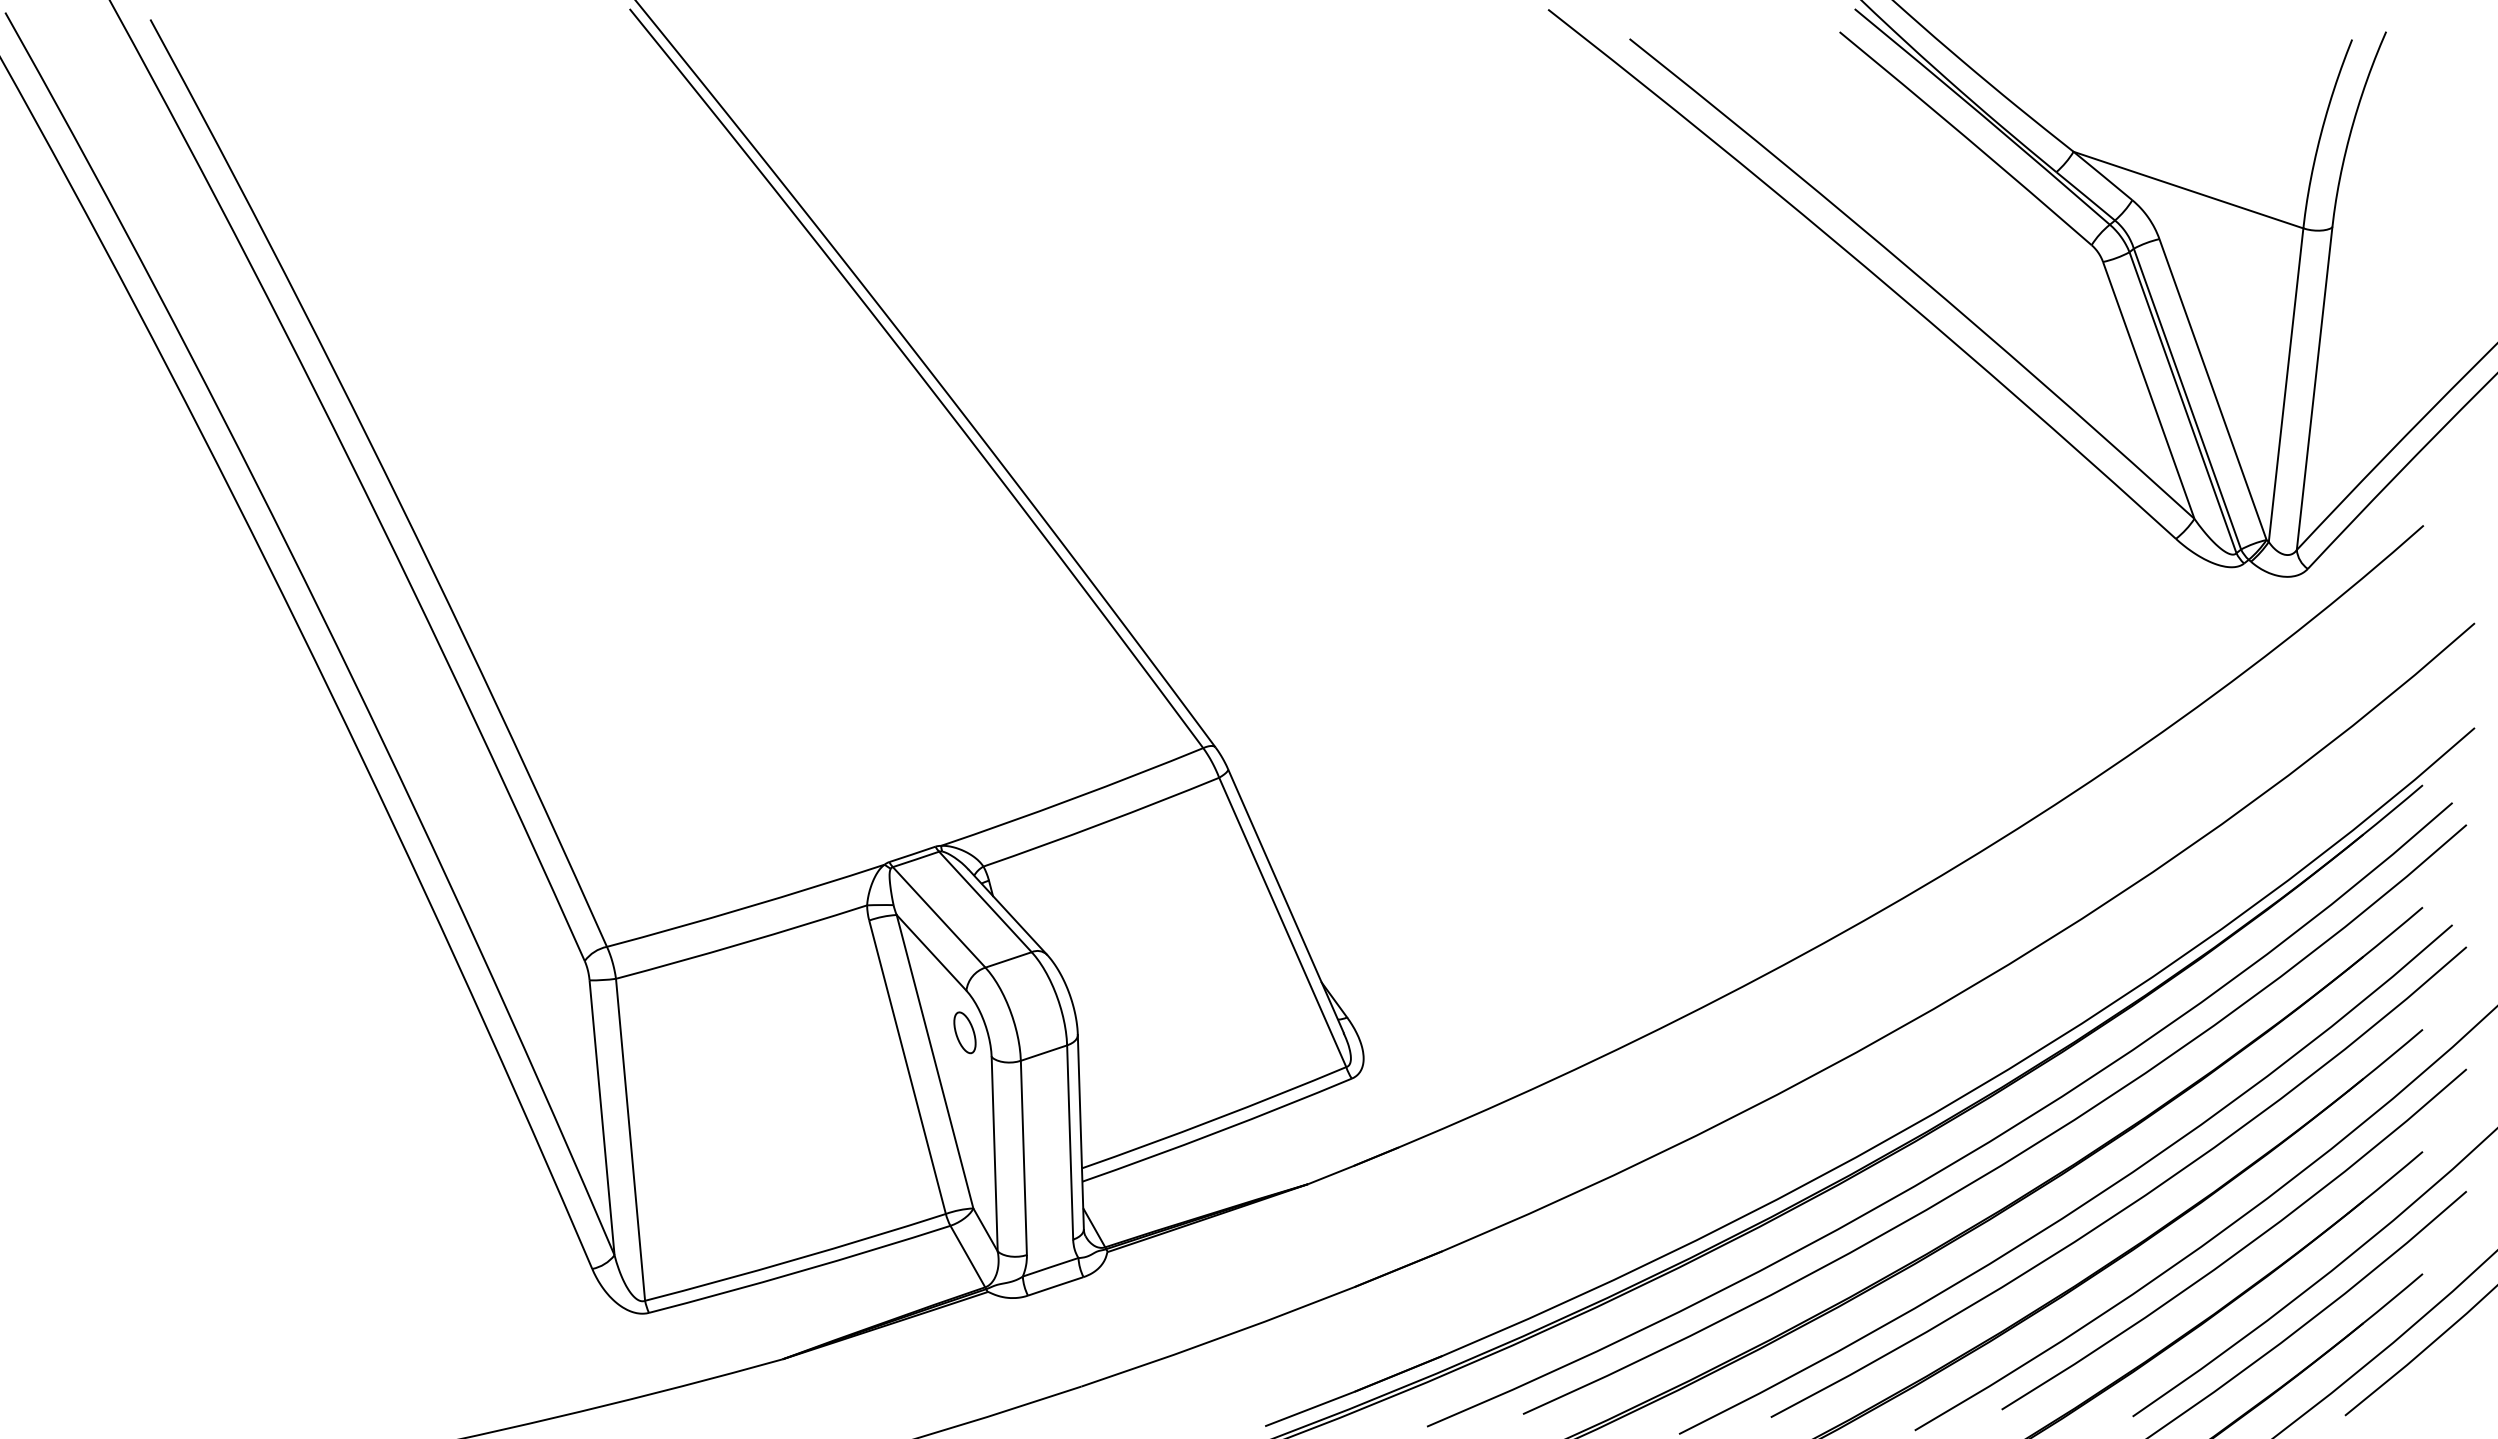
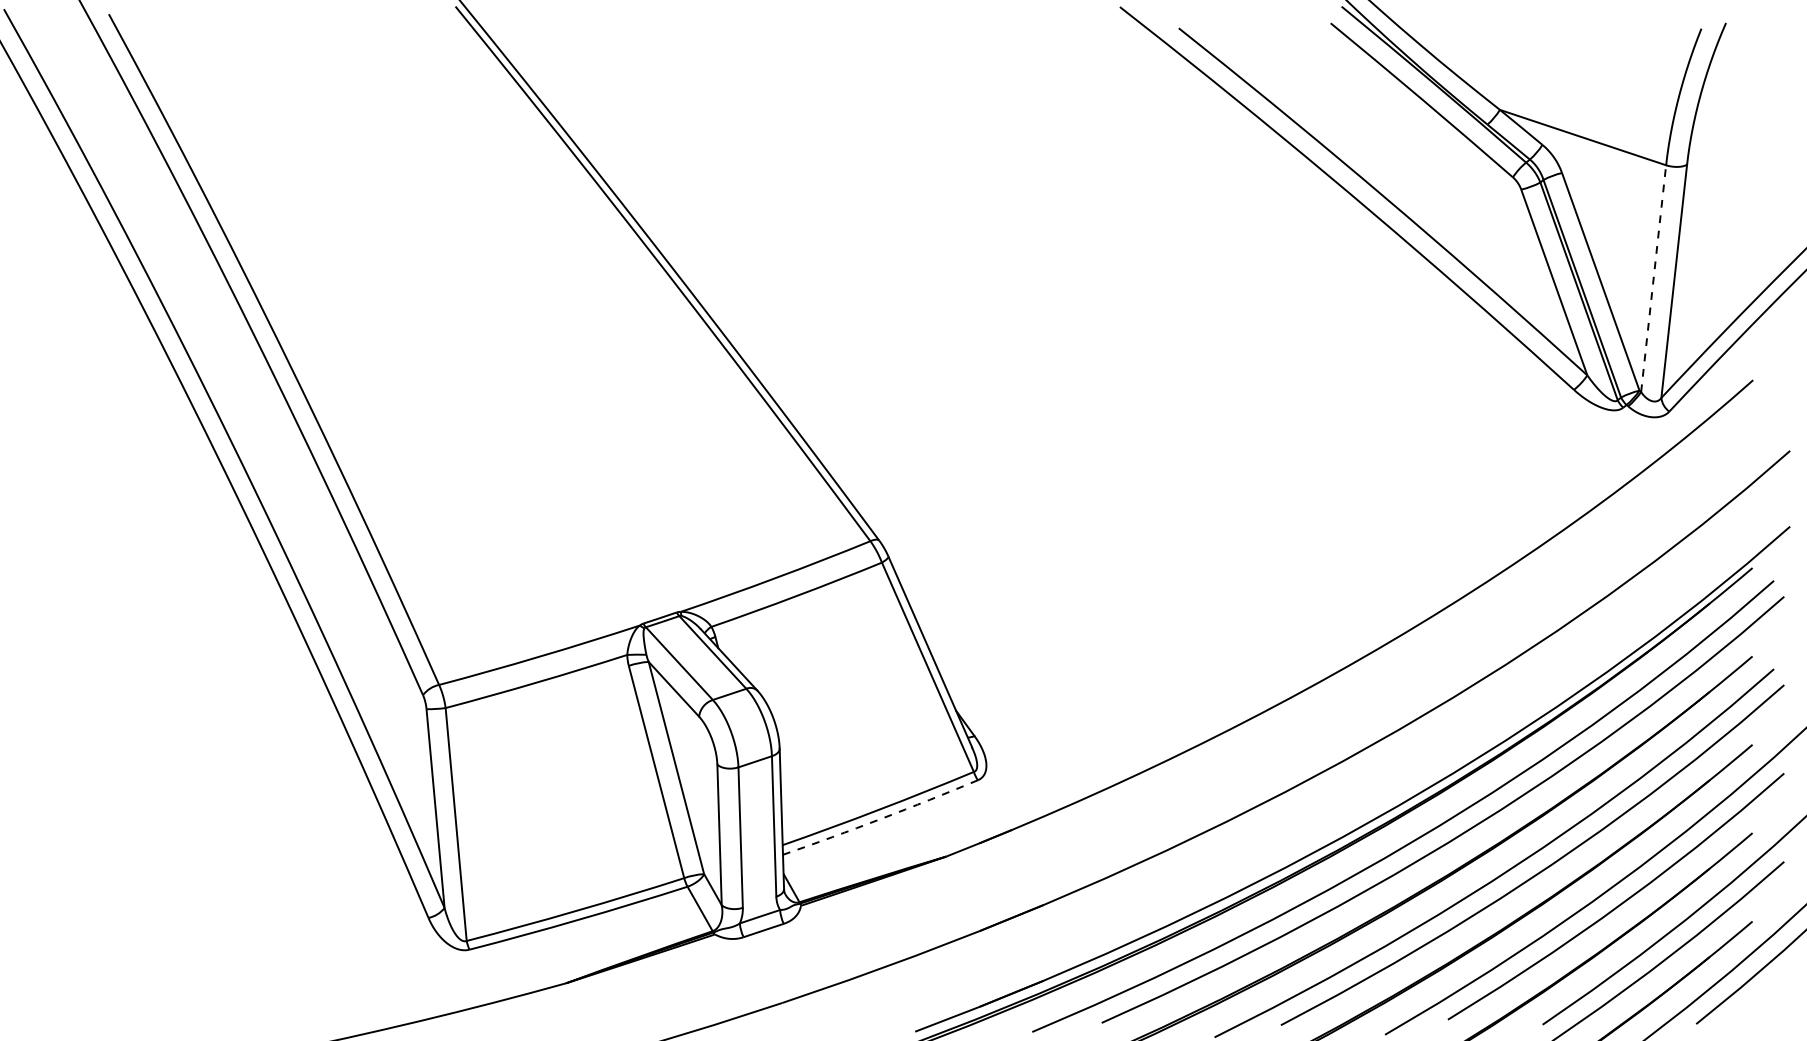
line: (2286, 385) -> (1653, 278), solid -> dashed
part: (964, 1032) -> (697, 746), removed
arc: (1217, 1132) -> (880, 819), solid -> dashed

